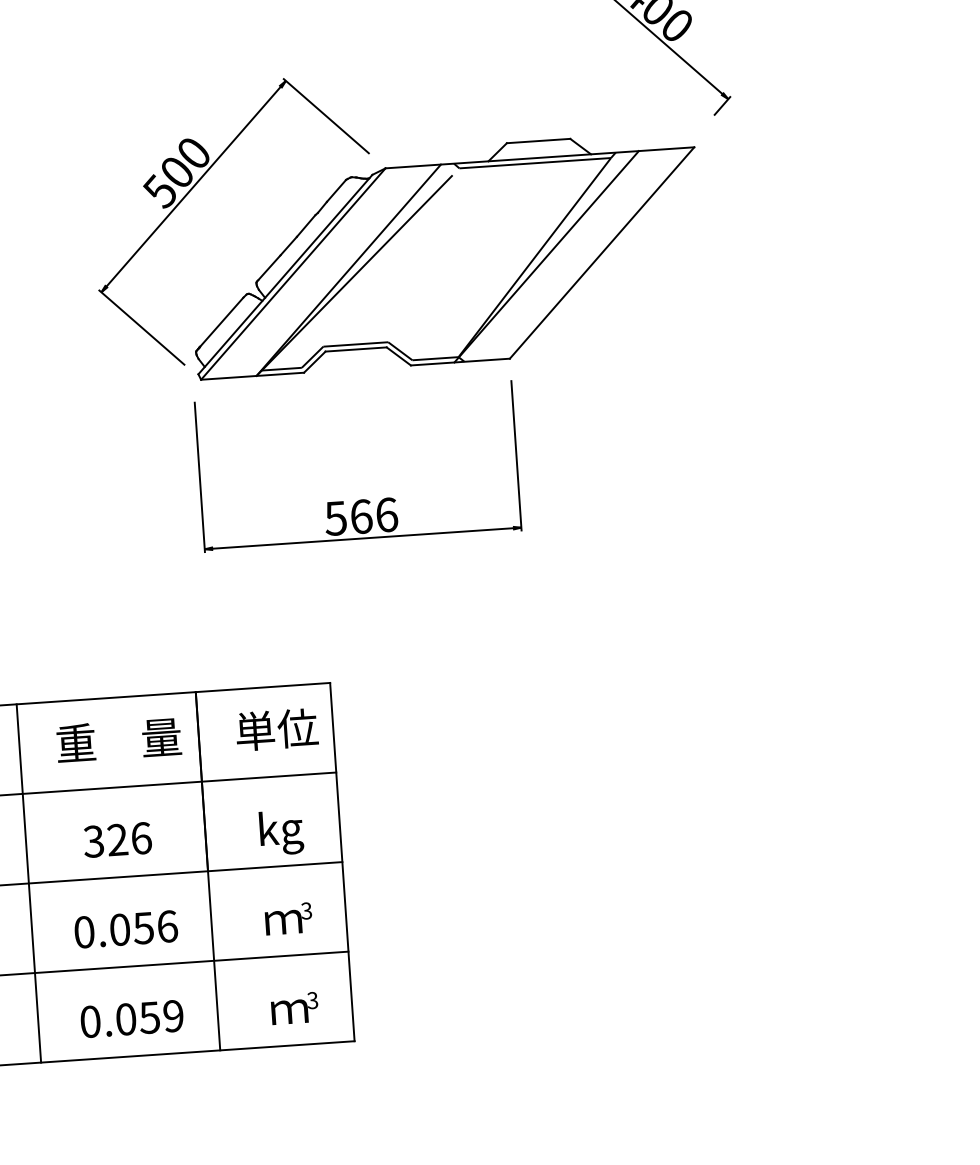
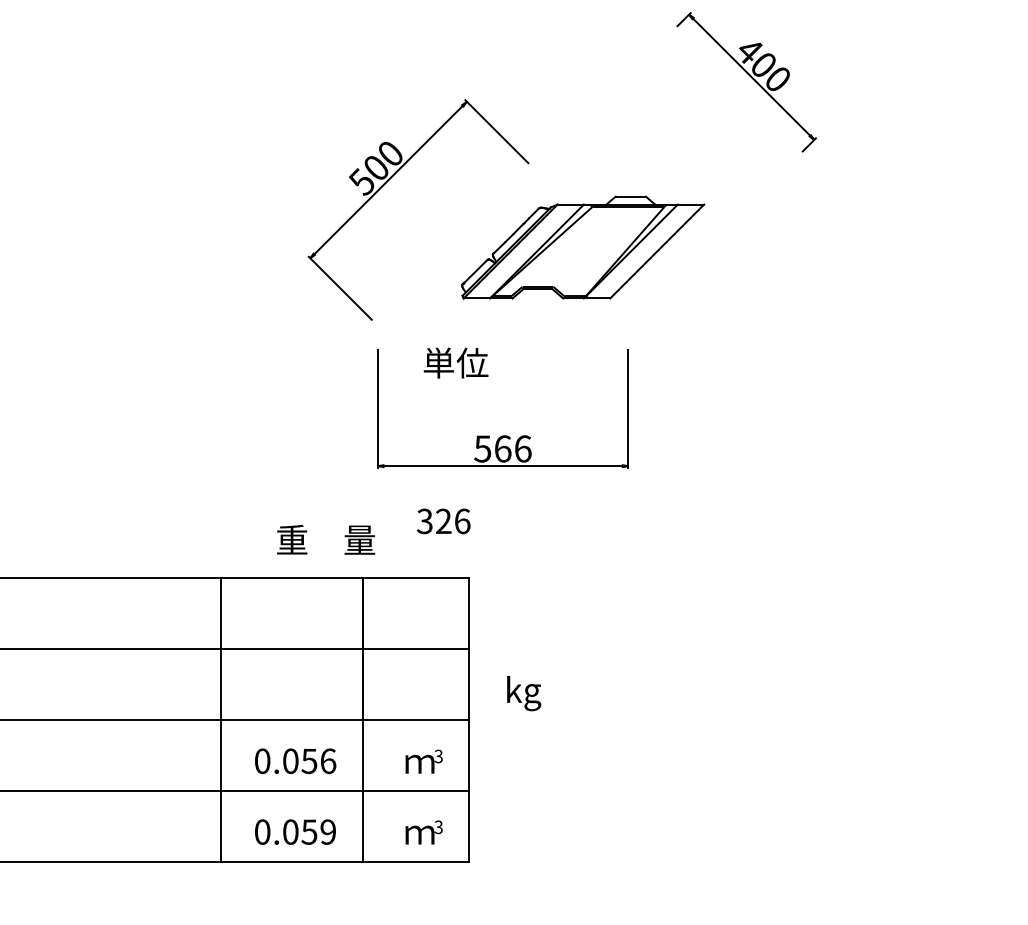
part: (444, 255) -> (582, 247), size x0.6
text: (276, 728) -> (455, 362), moved
text: (119, 739) -> (326, 539), moved
text: (281, 832) -> (524, 693), moved
text: (117, 840) -> (443, 521), moved

